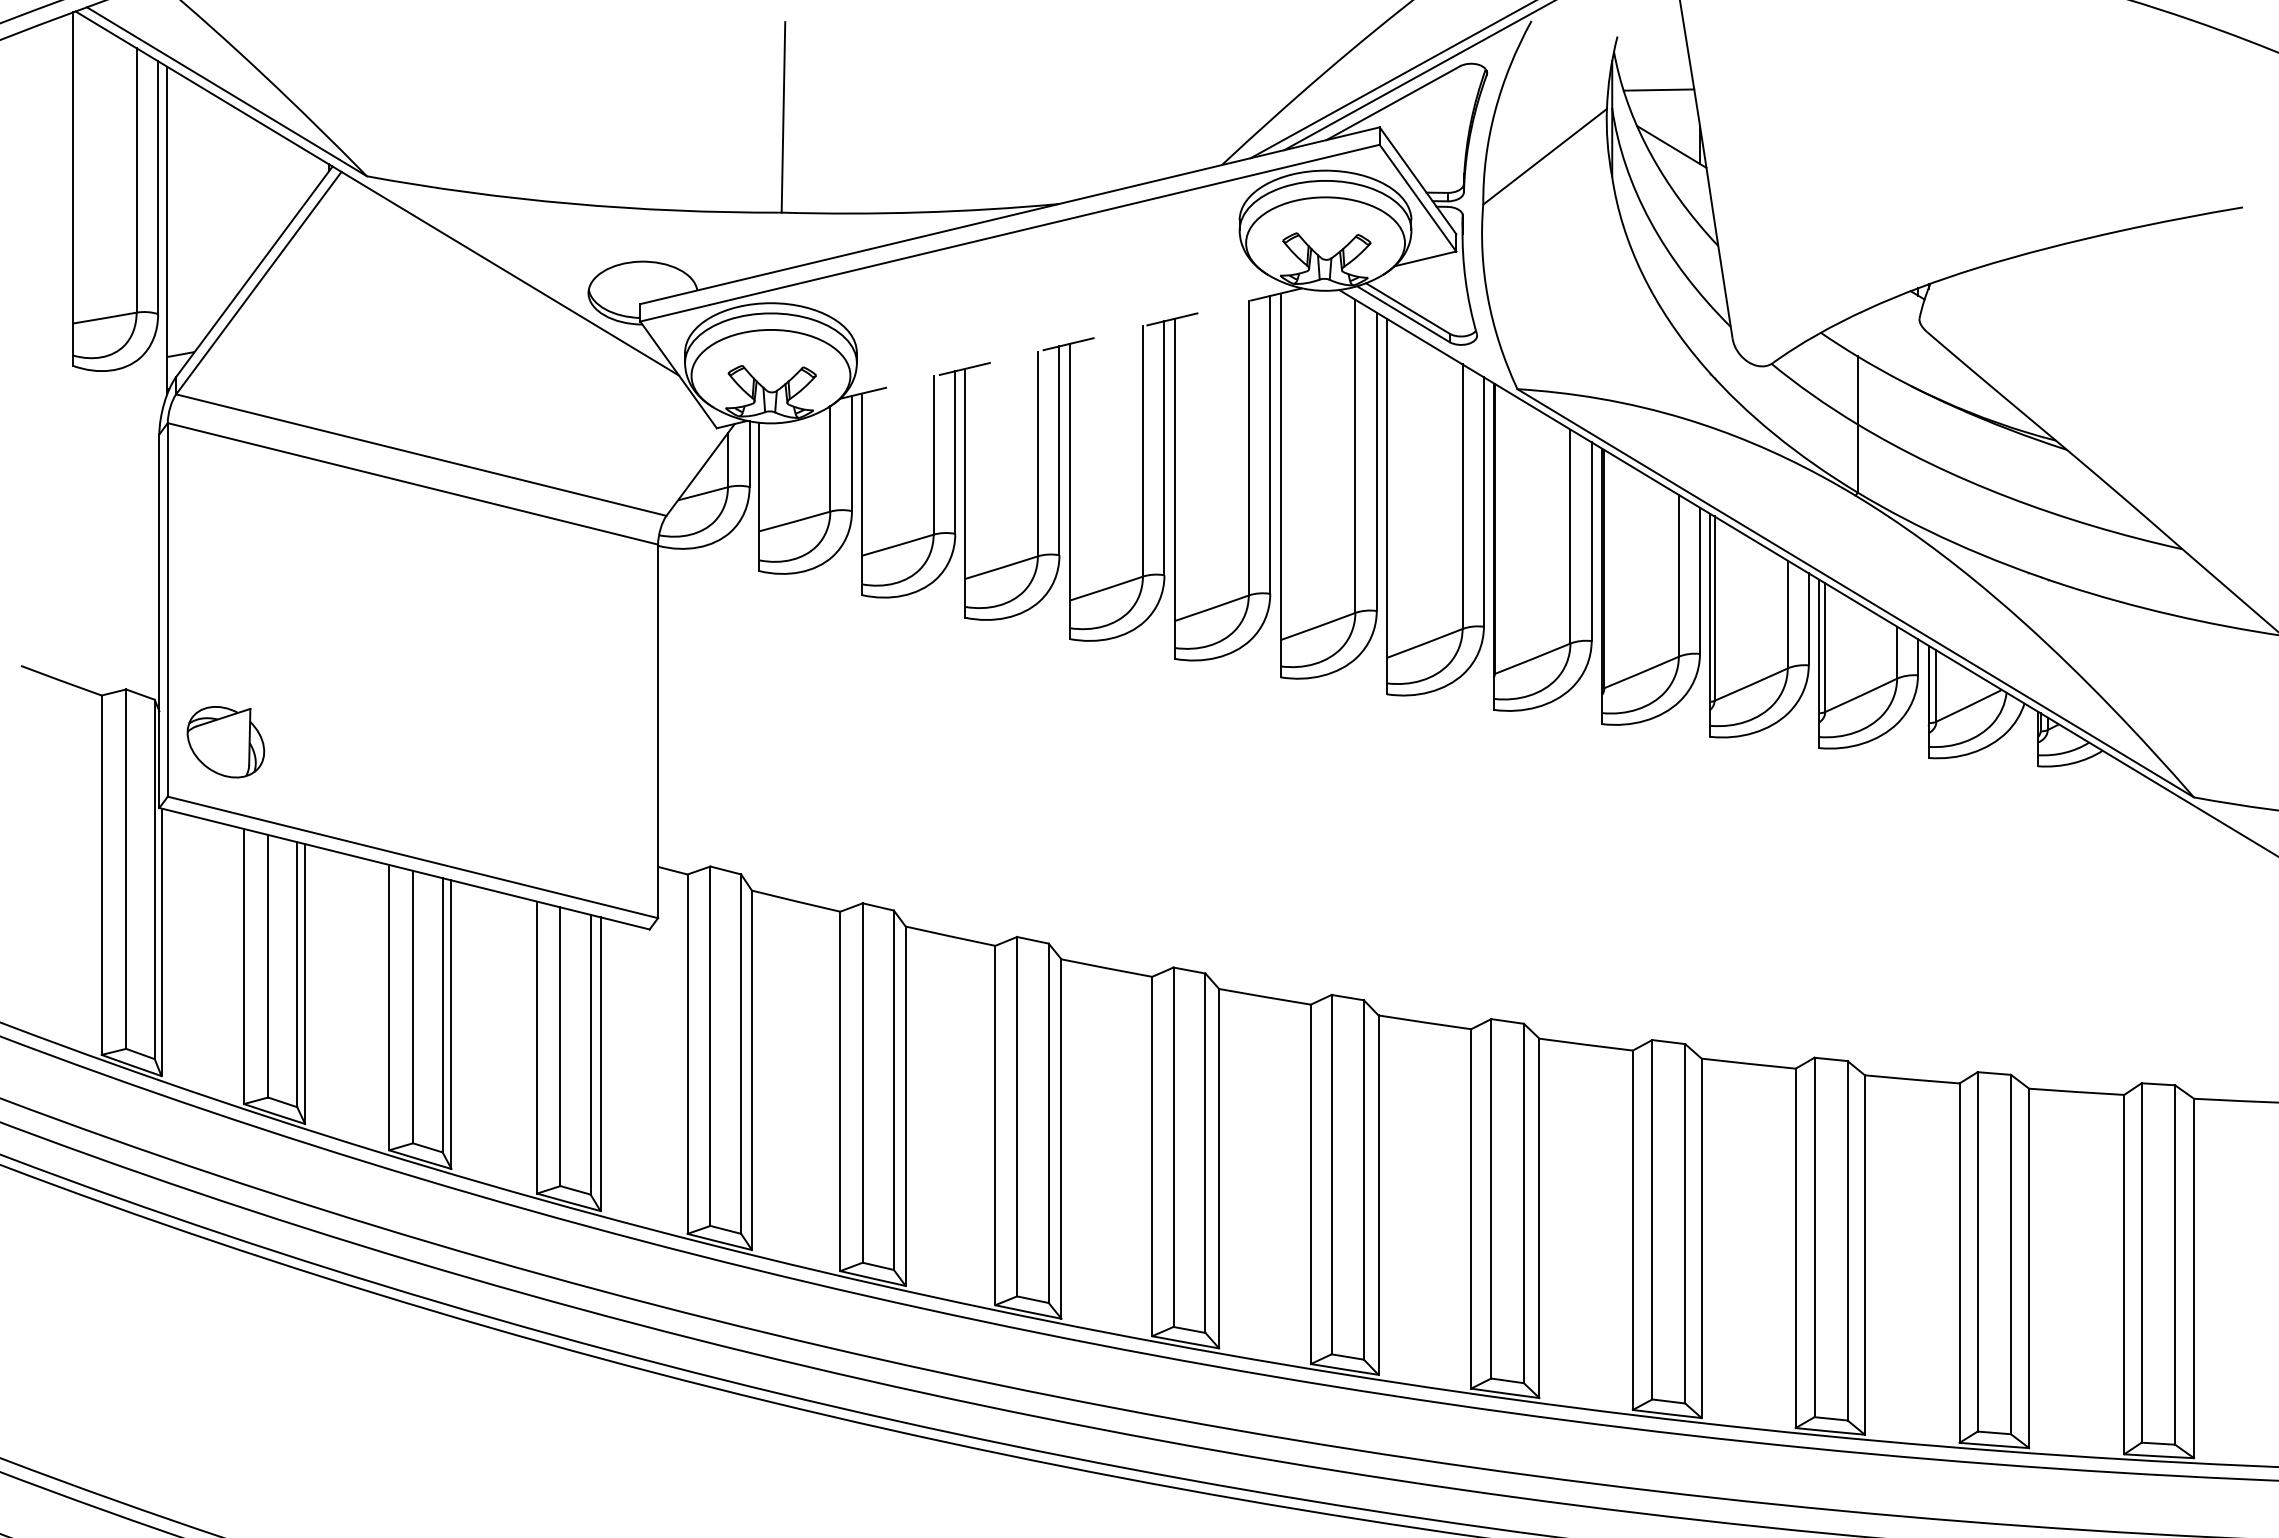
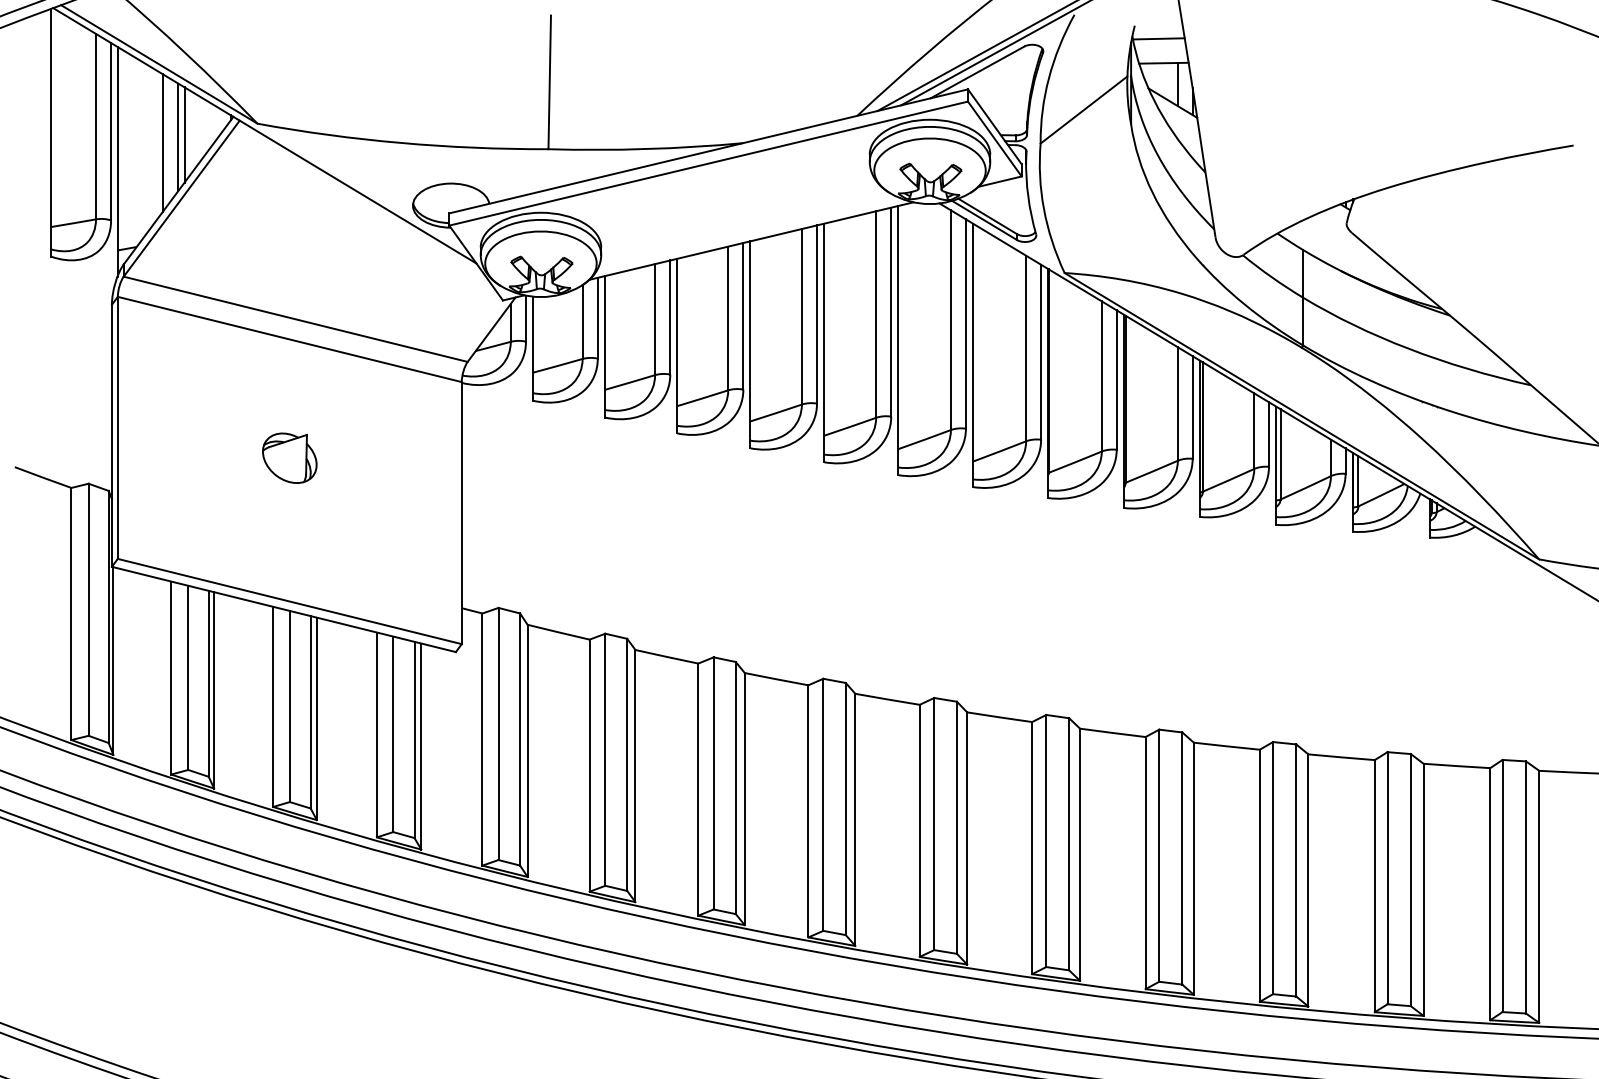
line: (1651, 55) -> (1158, 38), added
line: (1678, 120) -> (1177, 84), added
line: (263, 192) -> (184, 135), added
line: (253, 195) -> (177, 137), added
line: (232, 203) -> (163, 142), added
line: (1071, 343) -> (751, 241), dashed -> solid
part: (225, 742) -> (289, 458), moved

